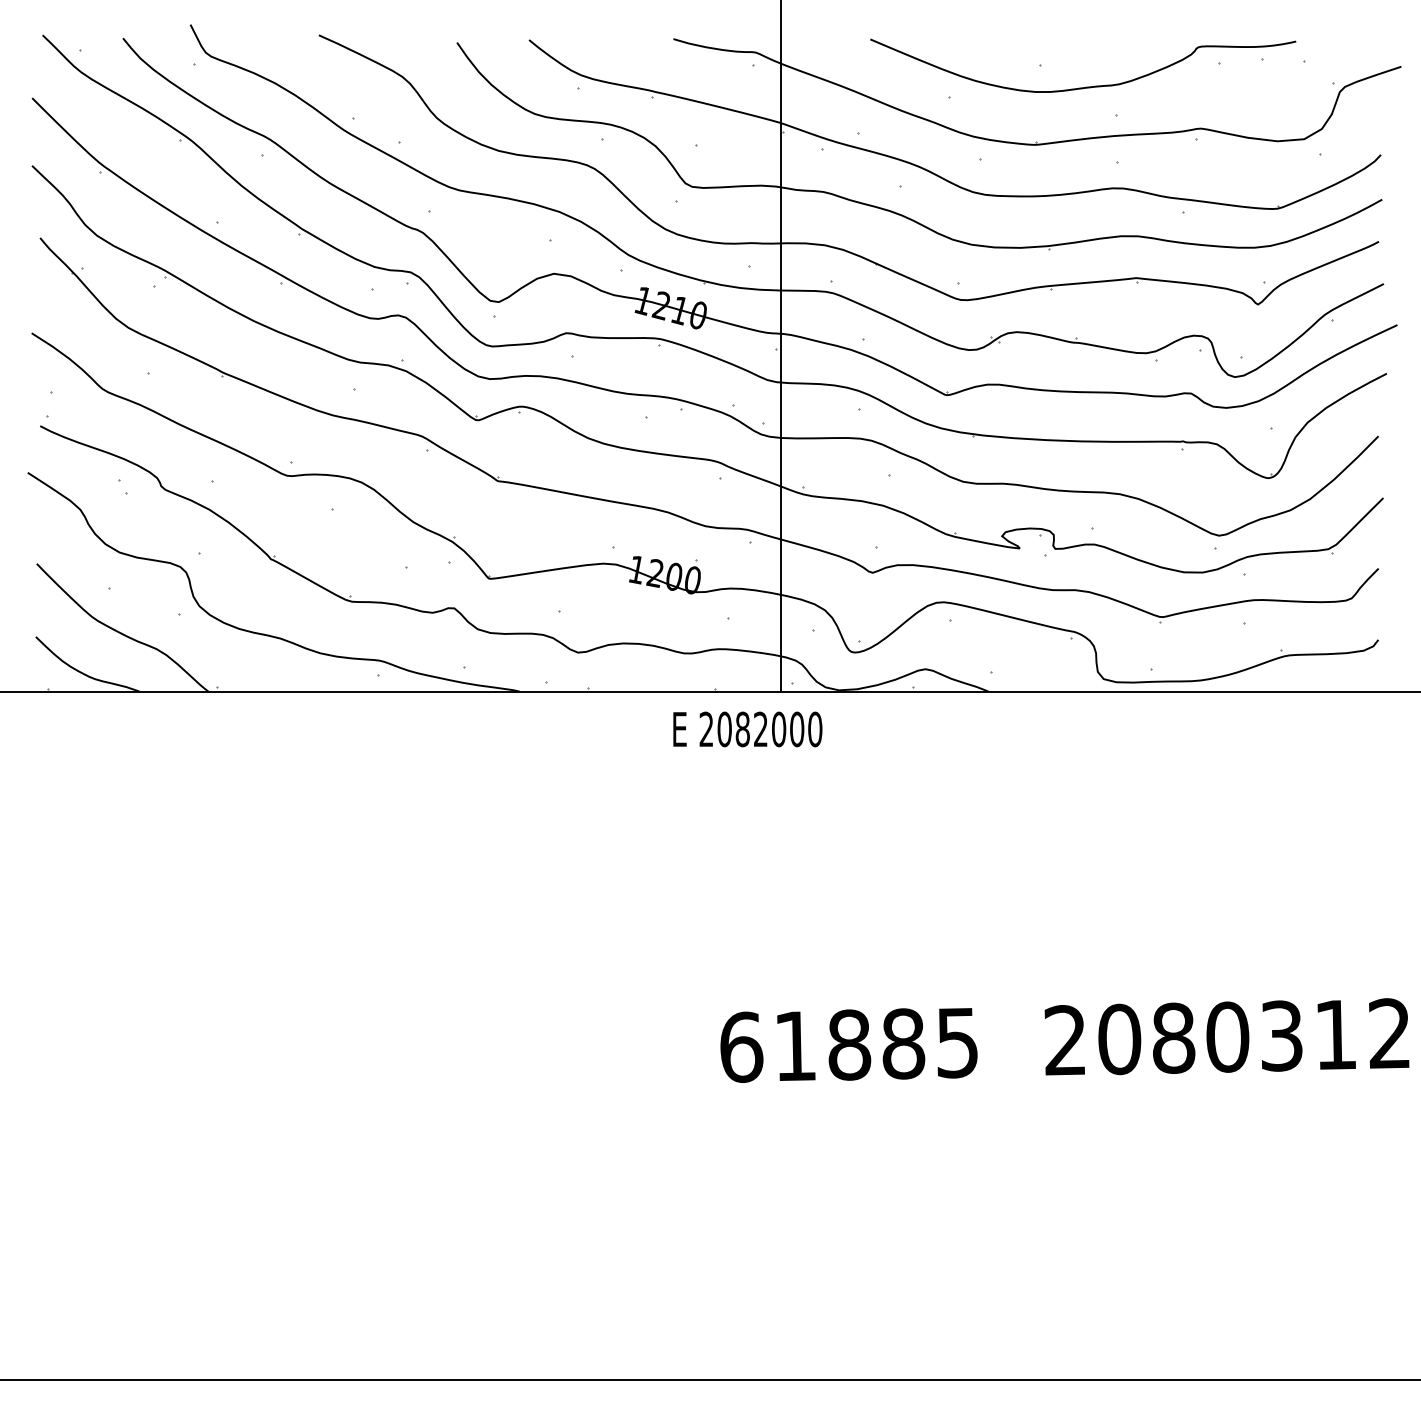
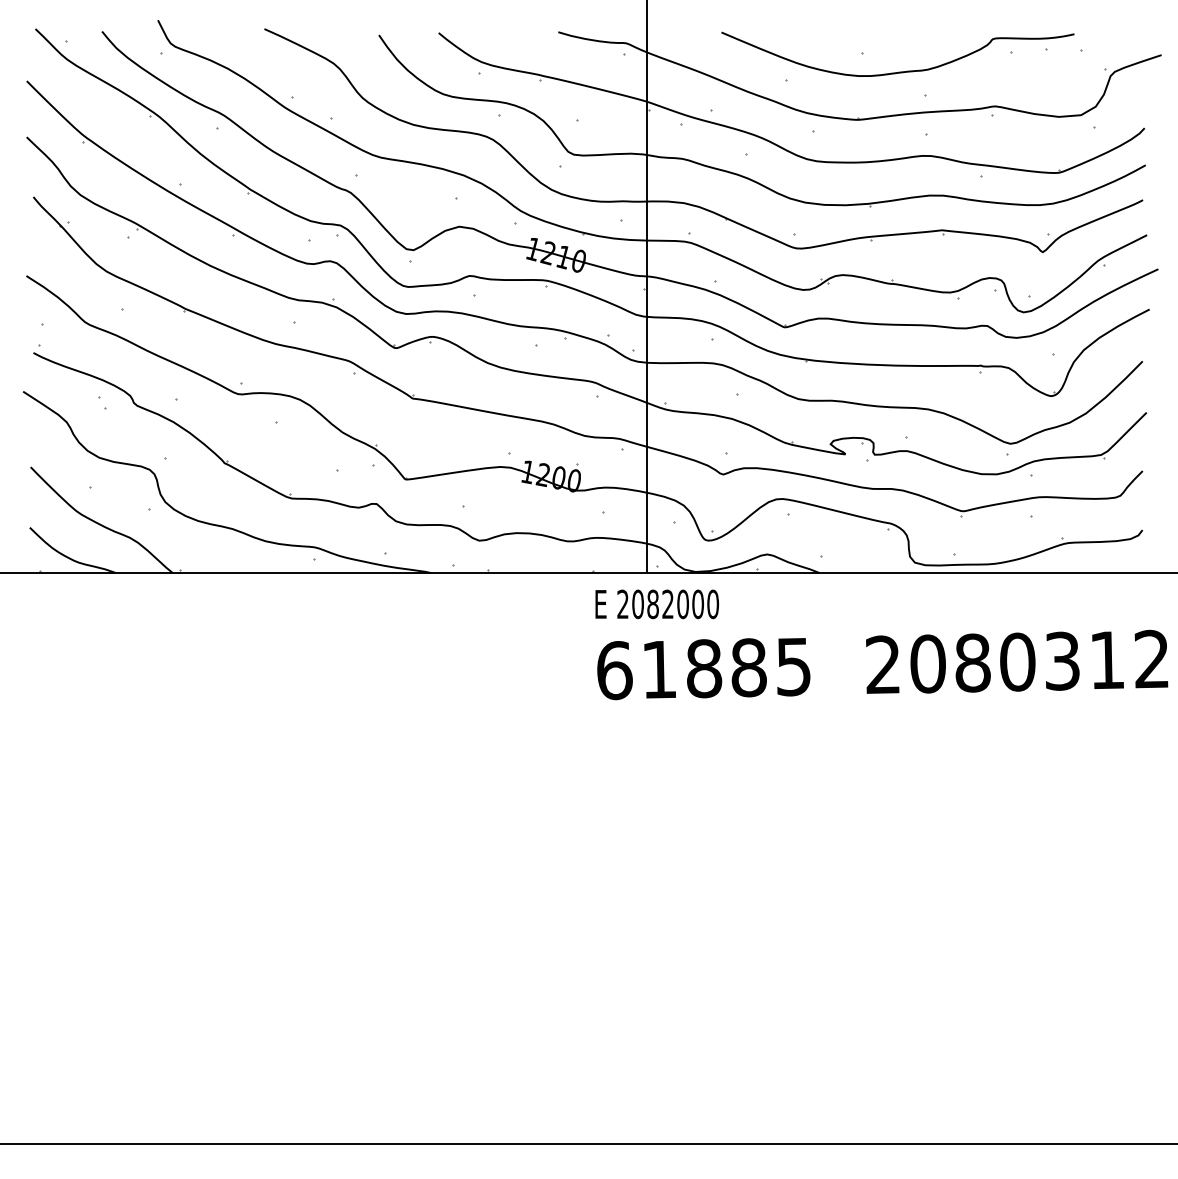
text: (747, 729) -> (656, 604), moved
text: (1064, 1040) -> (882, 664), moved

